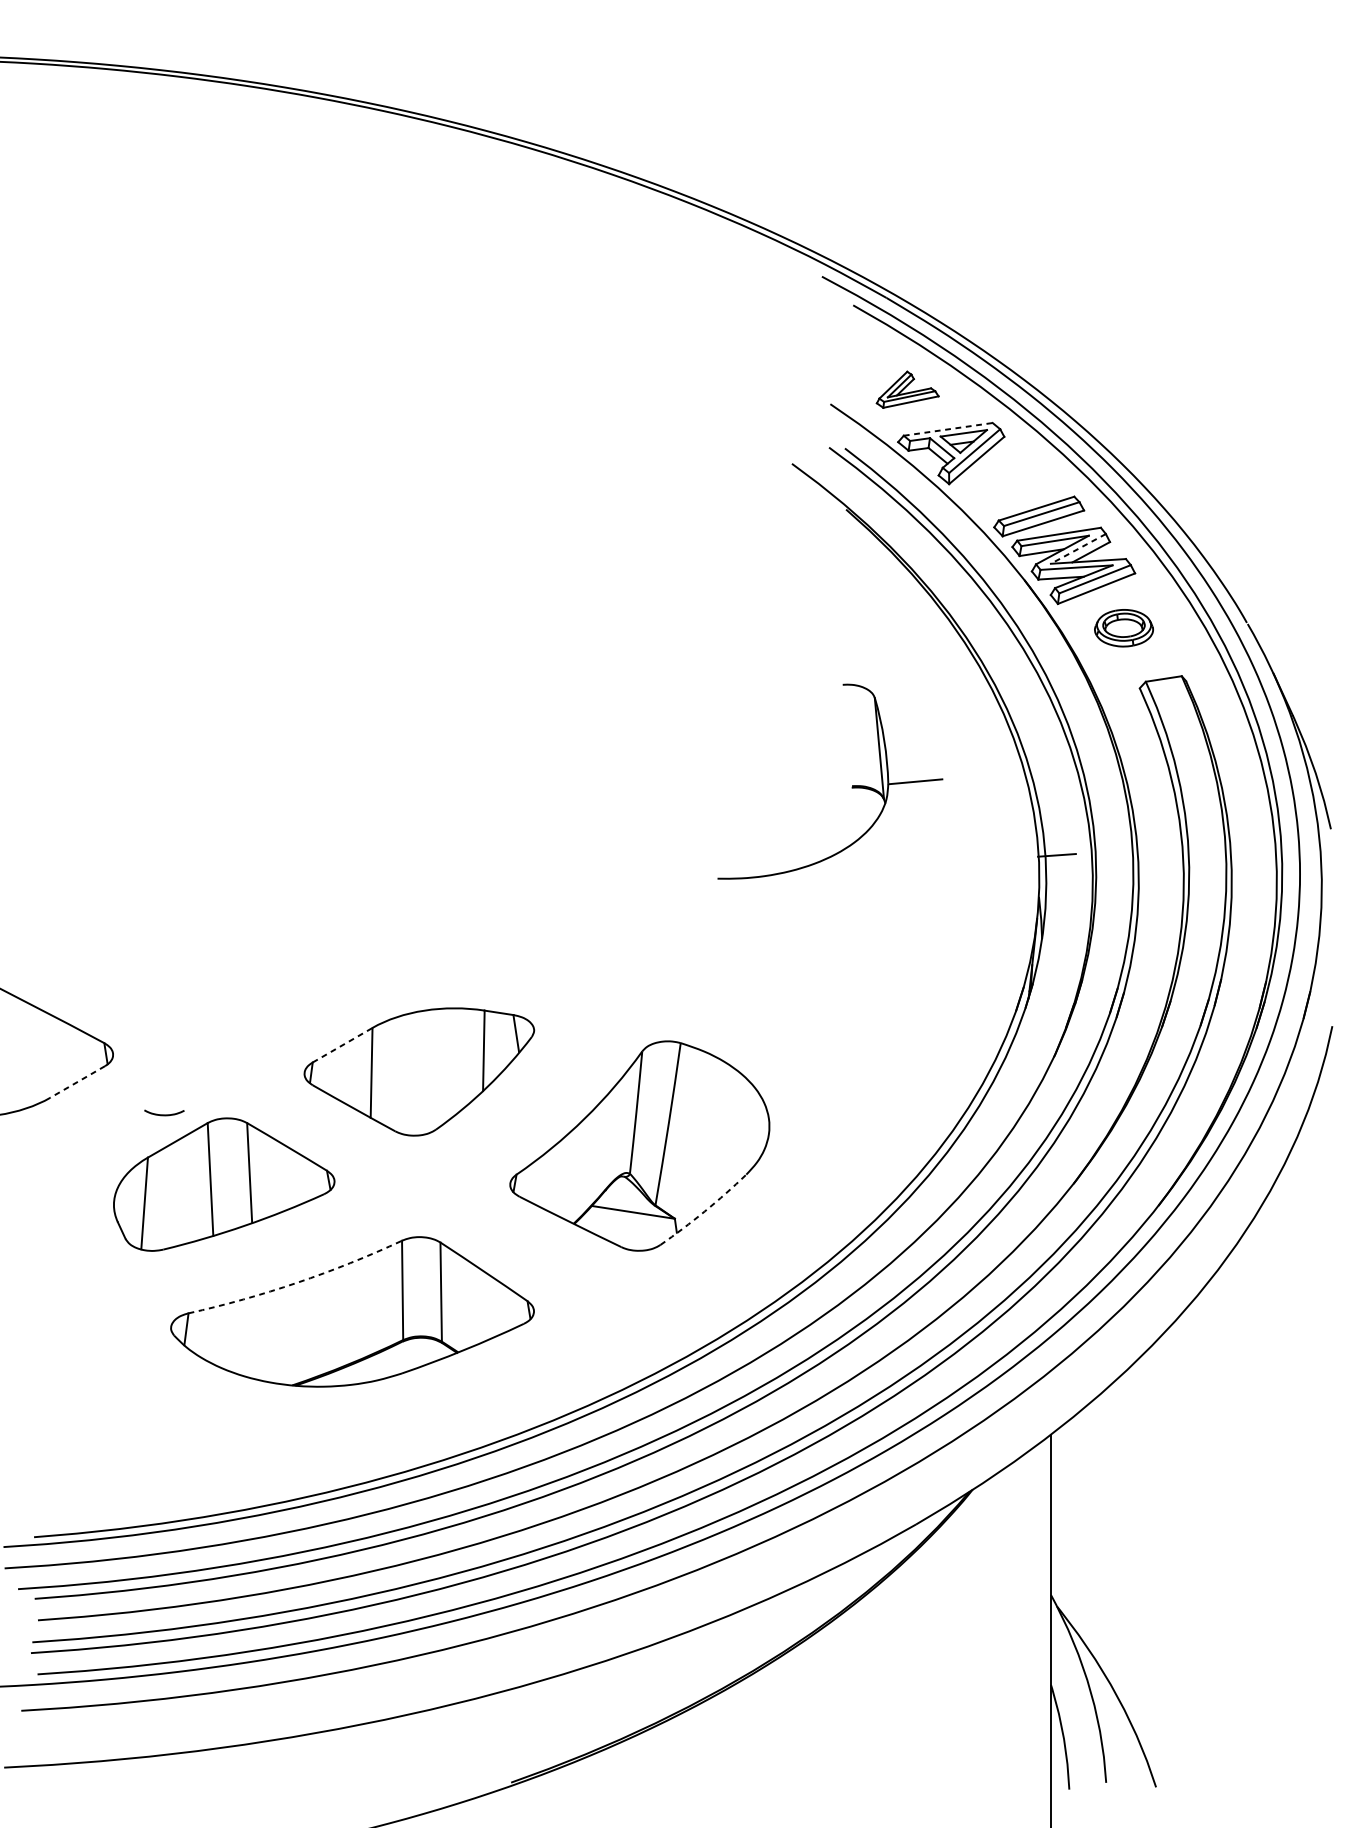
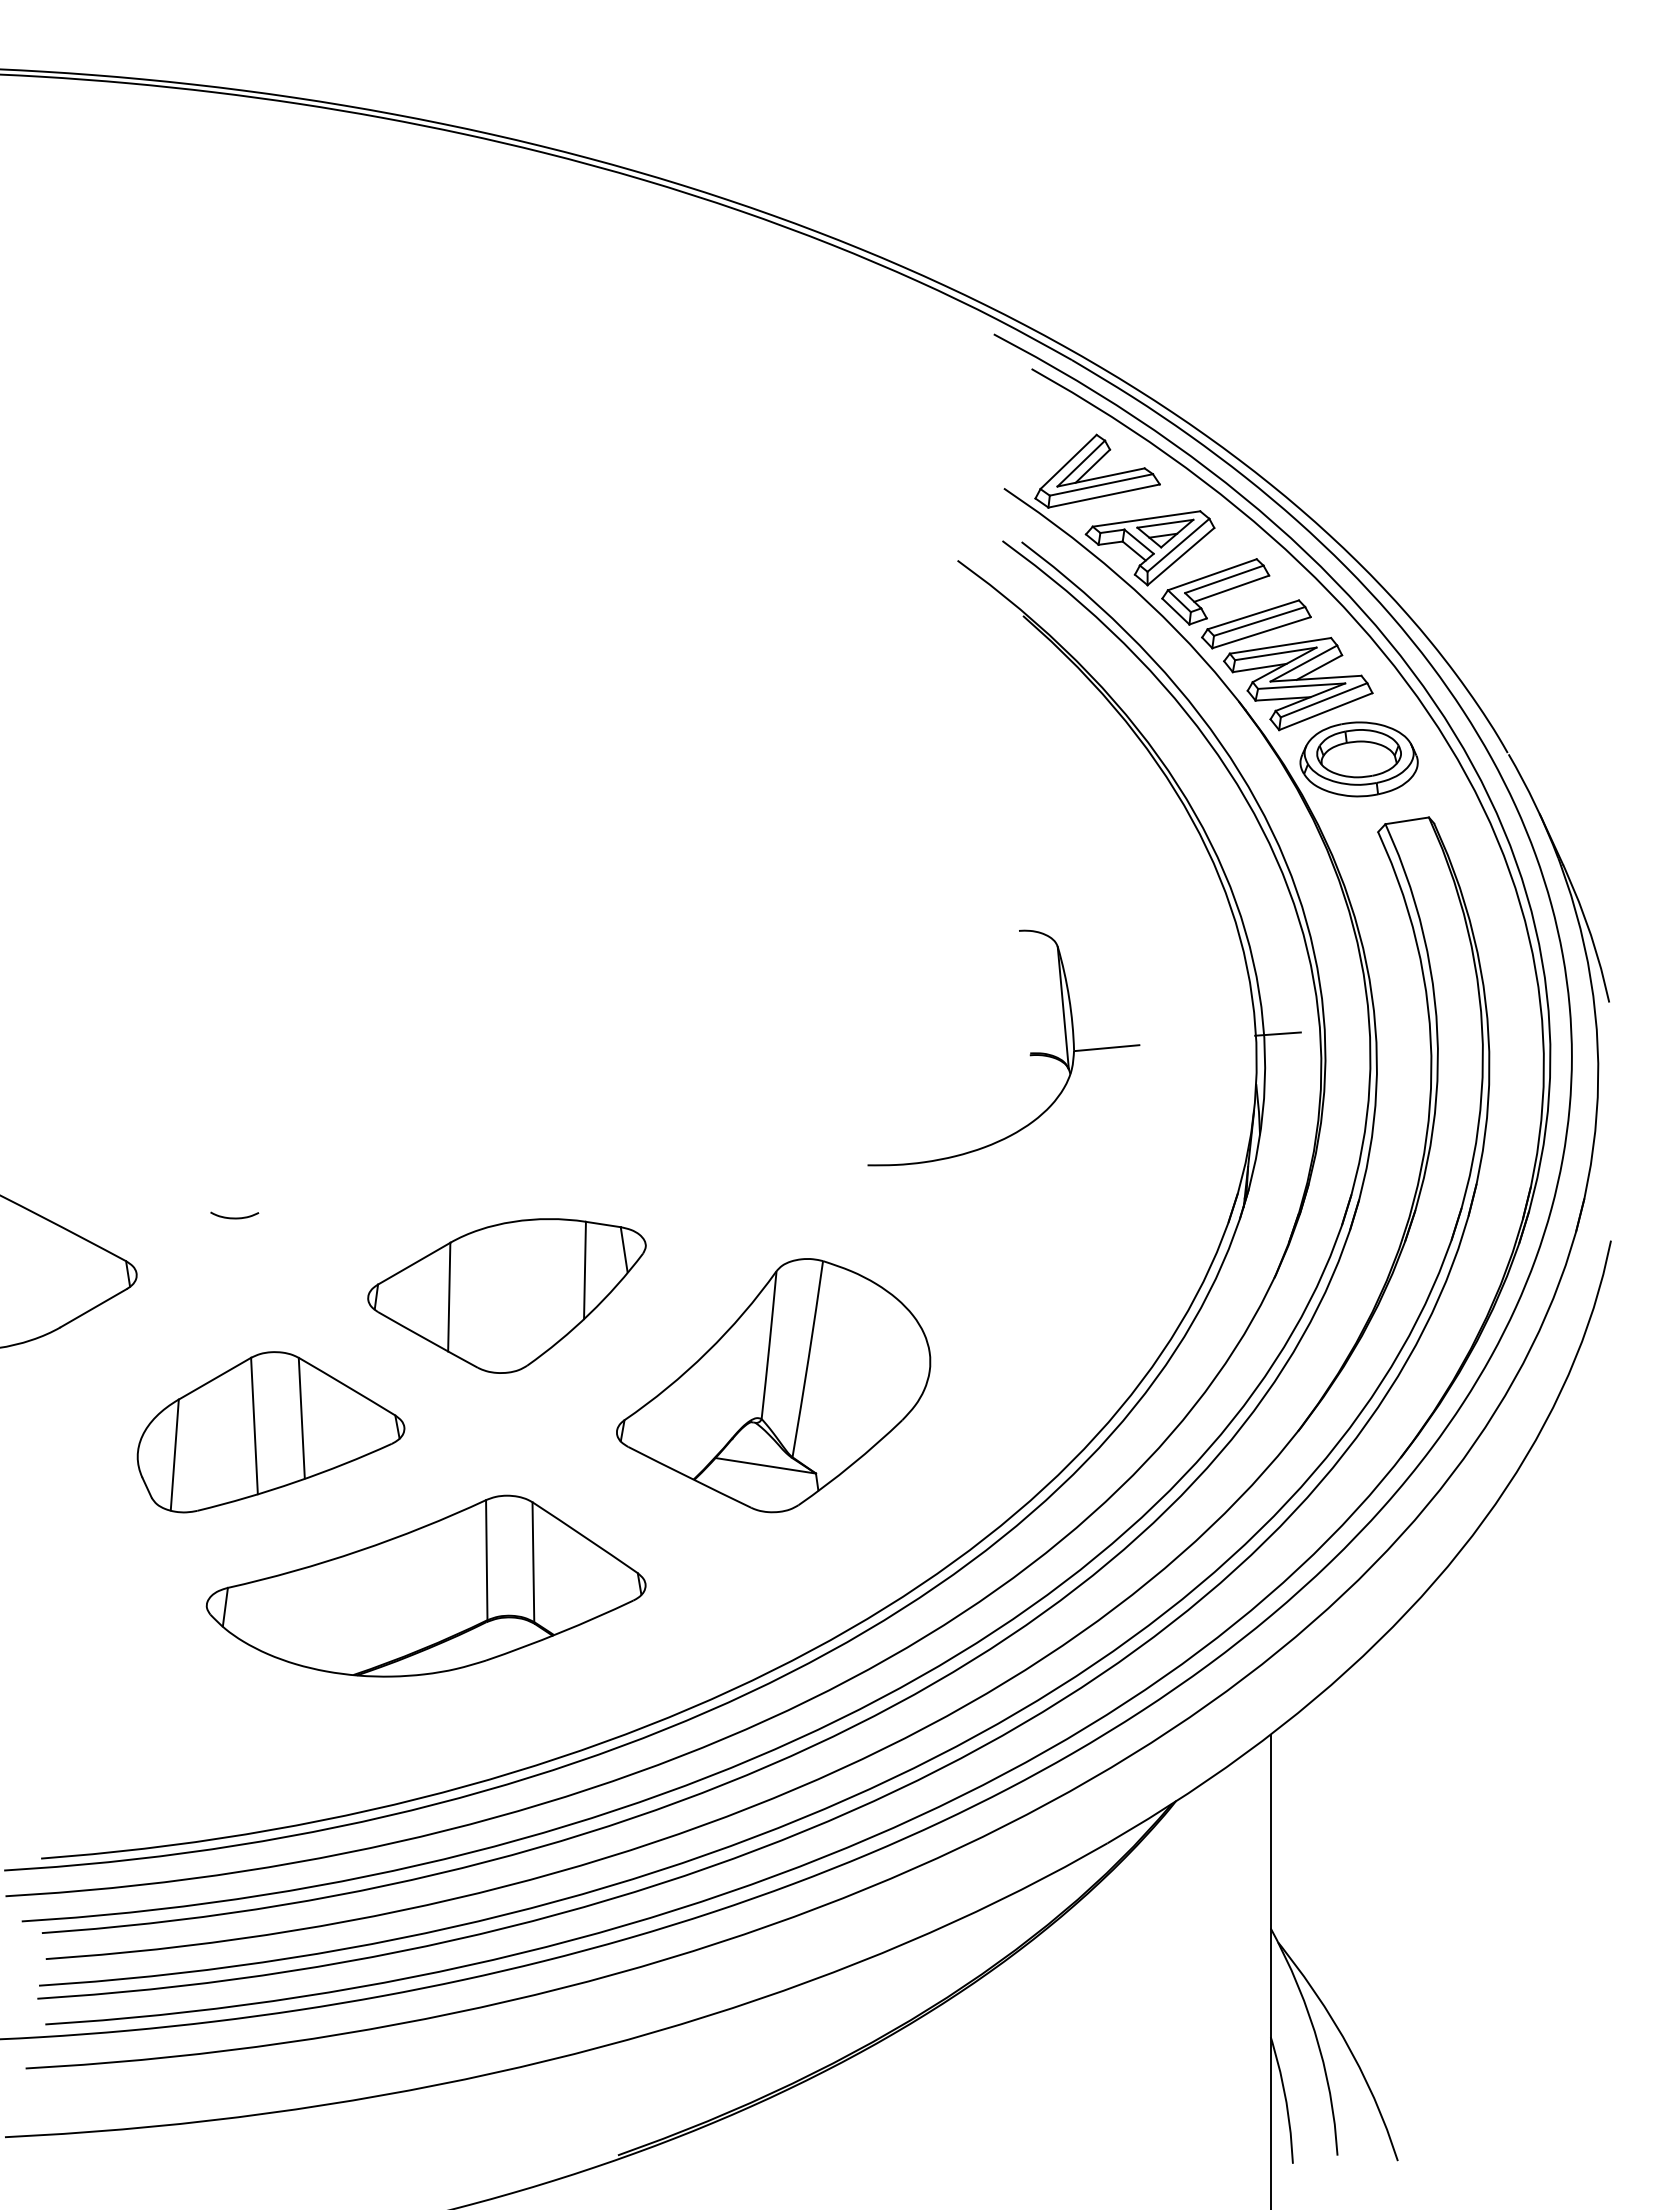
part: (907, 389) -> (1097, 470), size x1.67
line: (949, 428) -> (1147, 518), dashed -> solid
part: (1005, 489) -> (1215, 591), added
line: (1078, 548) -> (1303, 663), dashed -> solid
part: (1123, 628) -> (1358, 759), size x1.67
part: (851, 787) -> (1029, 1054), moved
line: (342, 1045) -> (414, 1263), dashed -> solid
line: (77, 1082) -> (93, 1308), dashed -> solid
curve: (164, 1114) -> (234, 1217), moved
arc: (705, 1211) -> (852, 1464), dashed -> solid
arc: (297, 1282) -> (359, 1550), dashed -> solid

